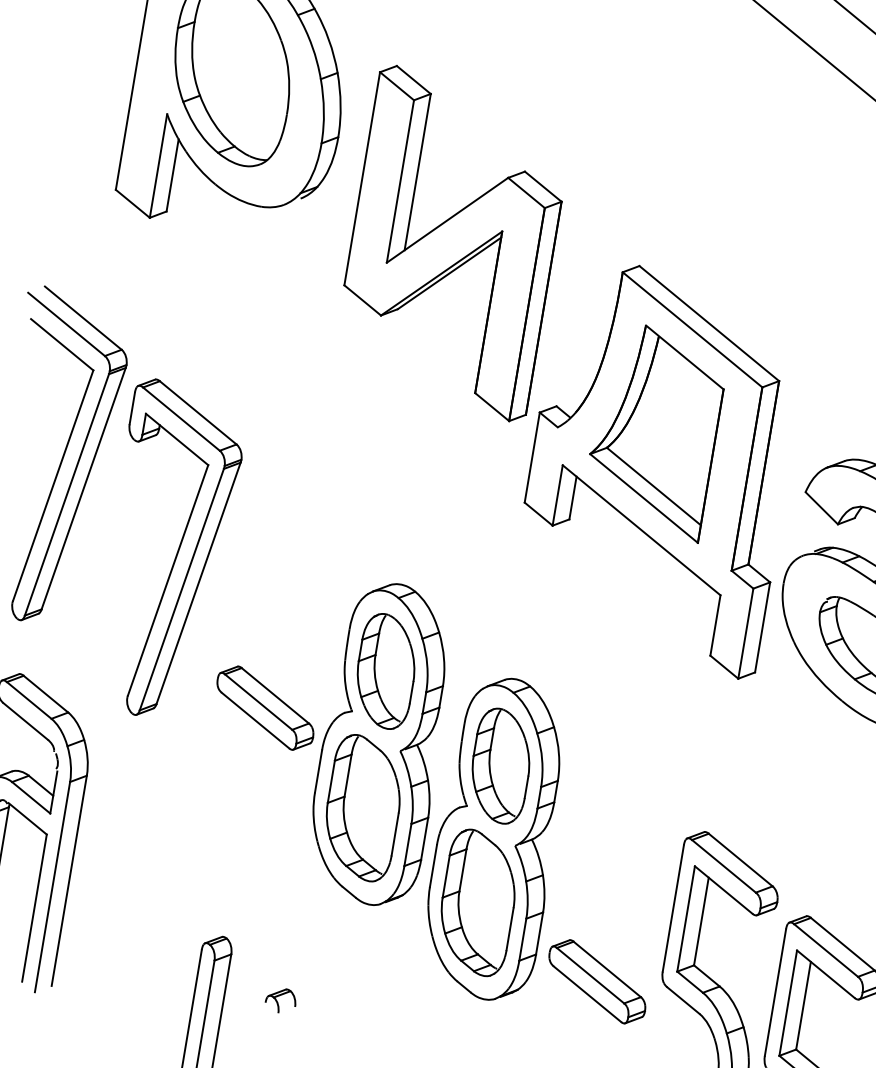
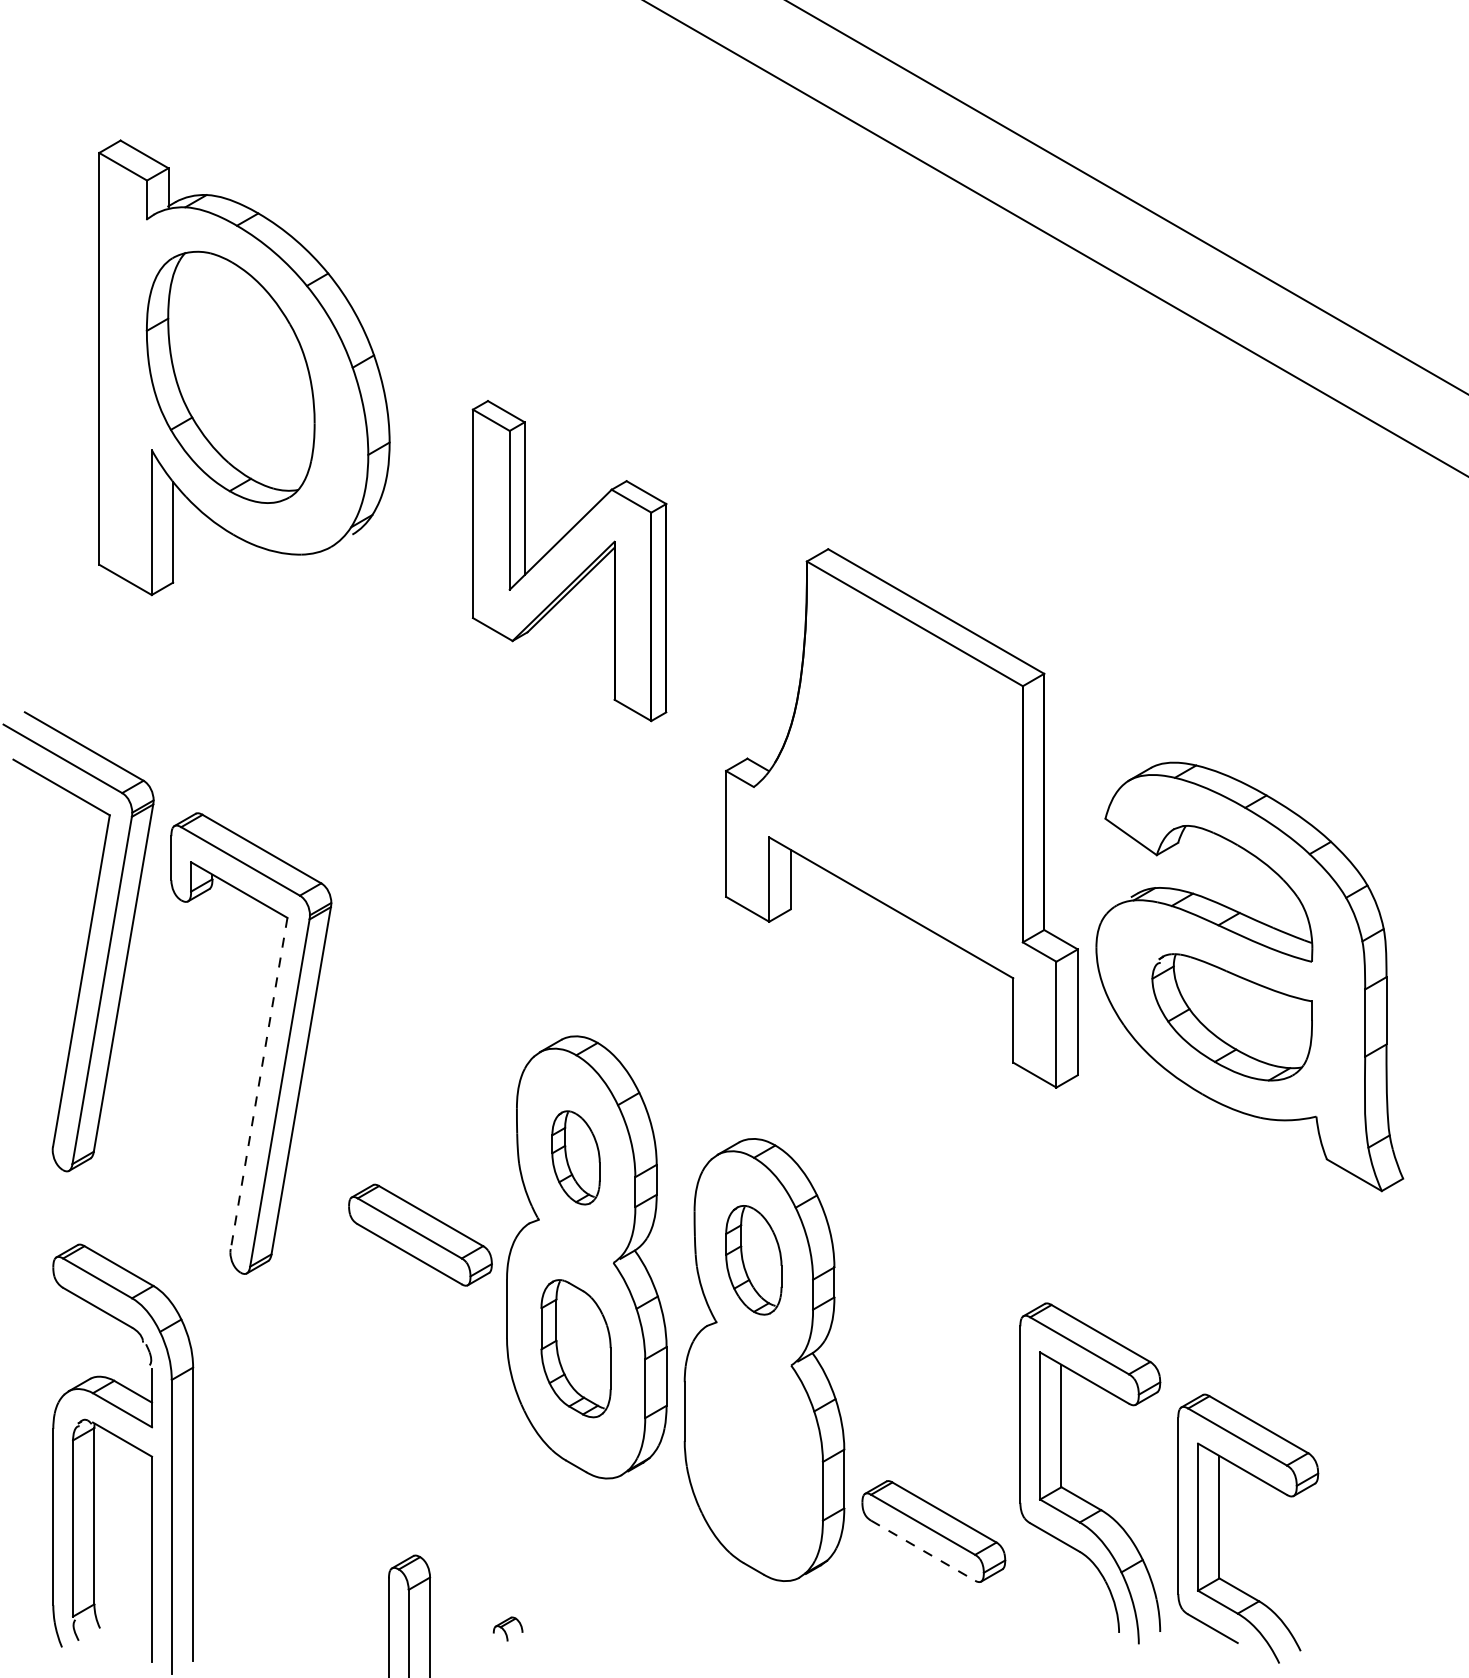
part: (452, 243) -> (569, 560), size x0.7
part: (655, 431) -> (887, 770), removed
line: (168, 580) -> (259, 1083), solid -> dashed
part: (385, 671) -> (575, 1157), size x0.6
part: (500, 765) -> (753, 1259), size x0.7
part: (362, 807) -> (575, 1348), size x0.7
part: (477, 902) -> (753, 1451), removed
line: (587, 994) -> (923, 1550), solid -> dashed
part: (280, 1000) -> (507, 1628), size x0.7

